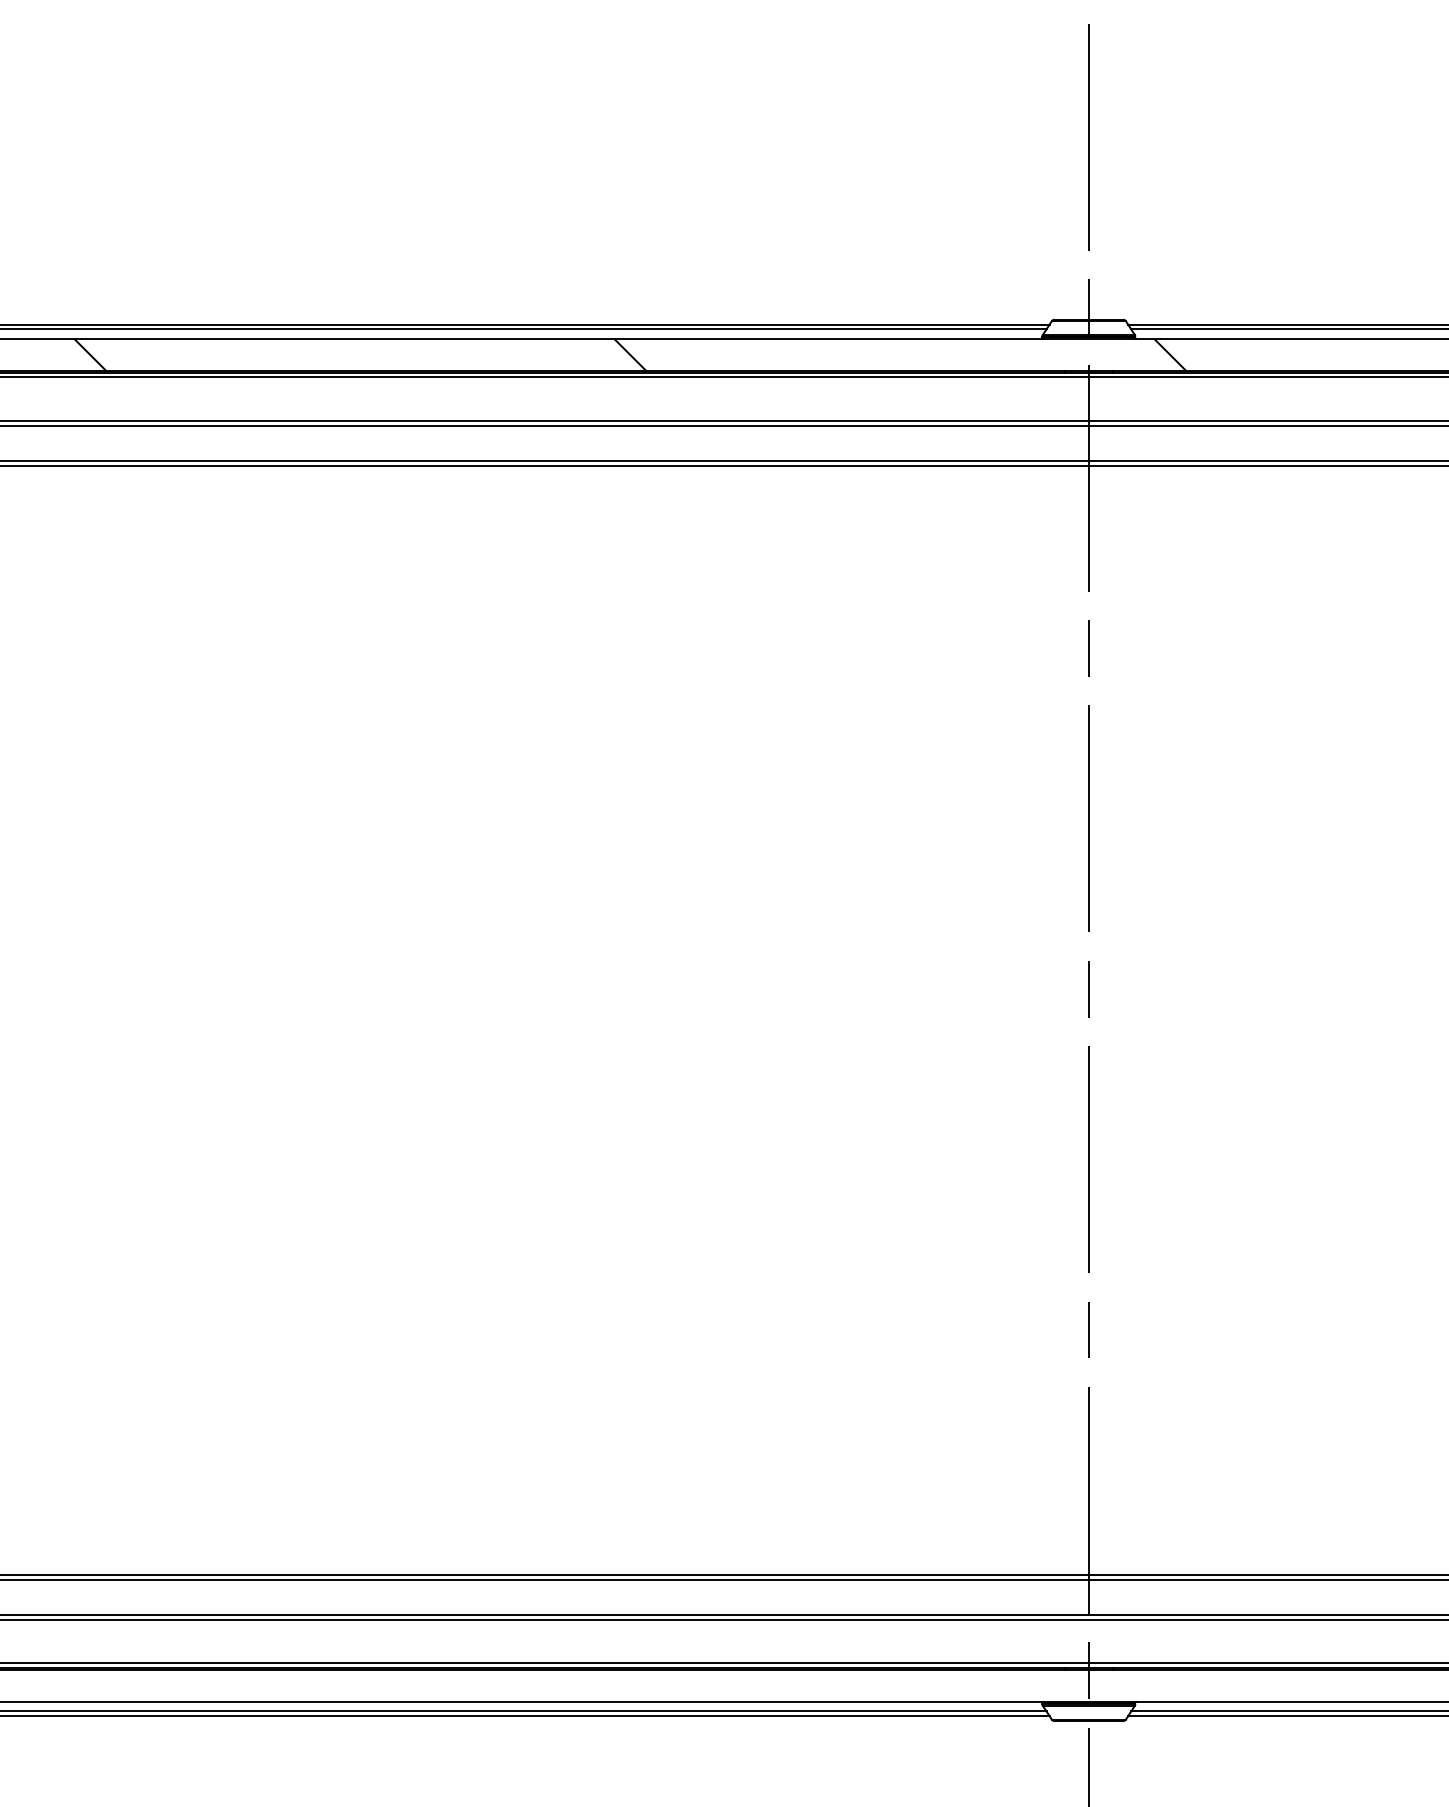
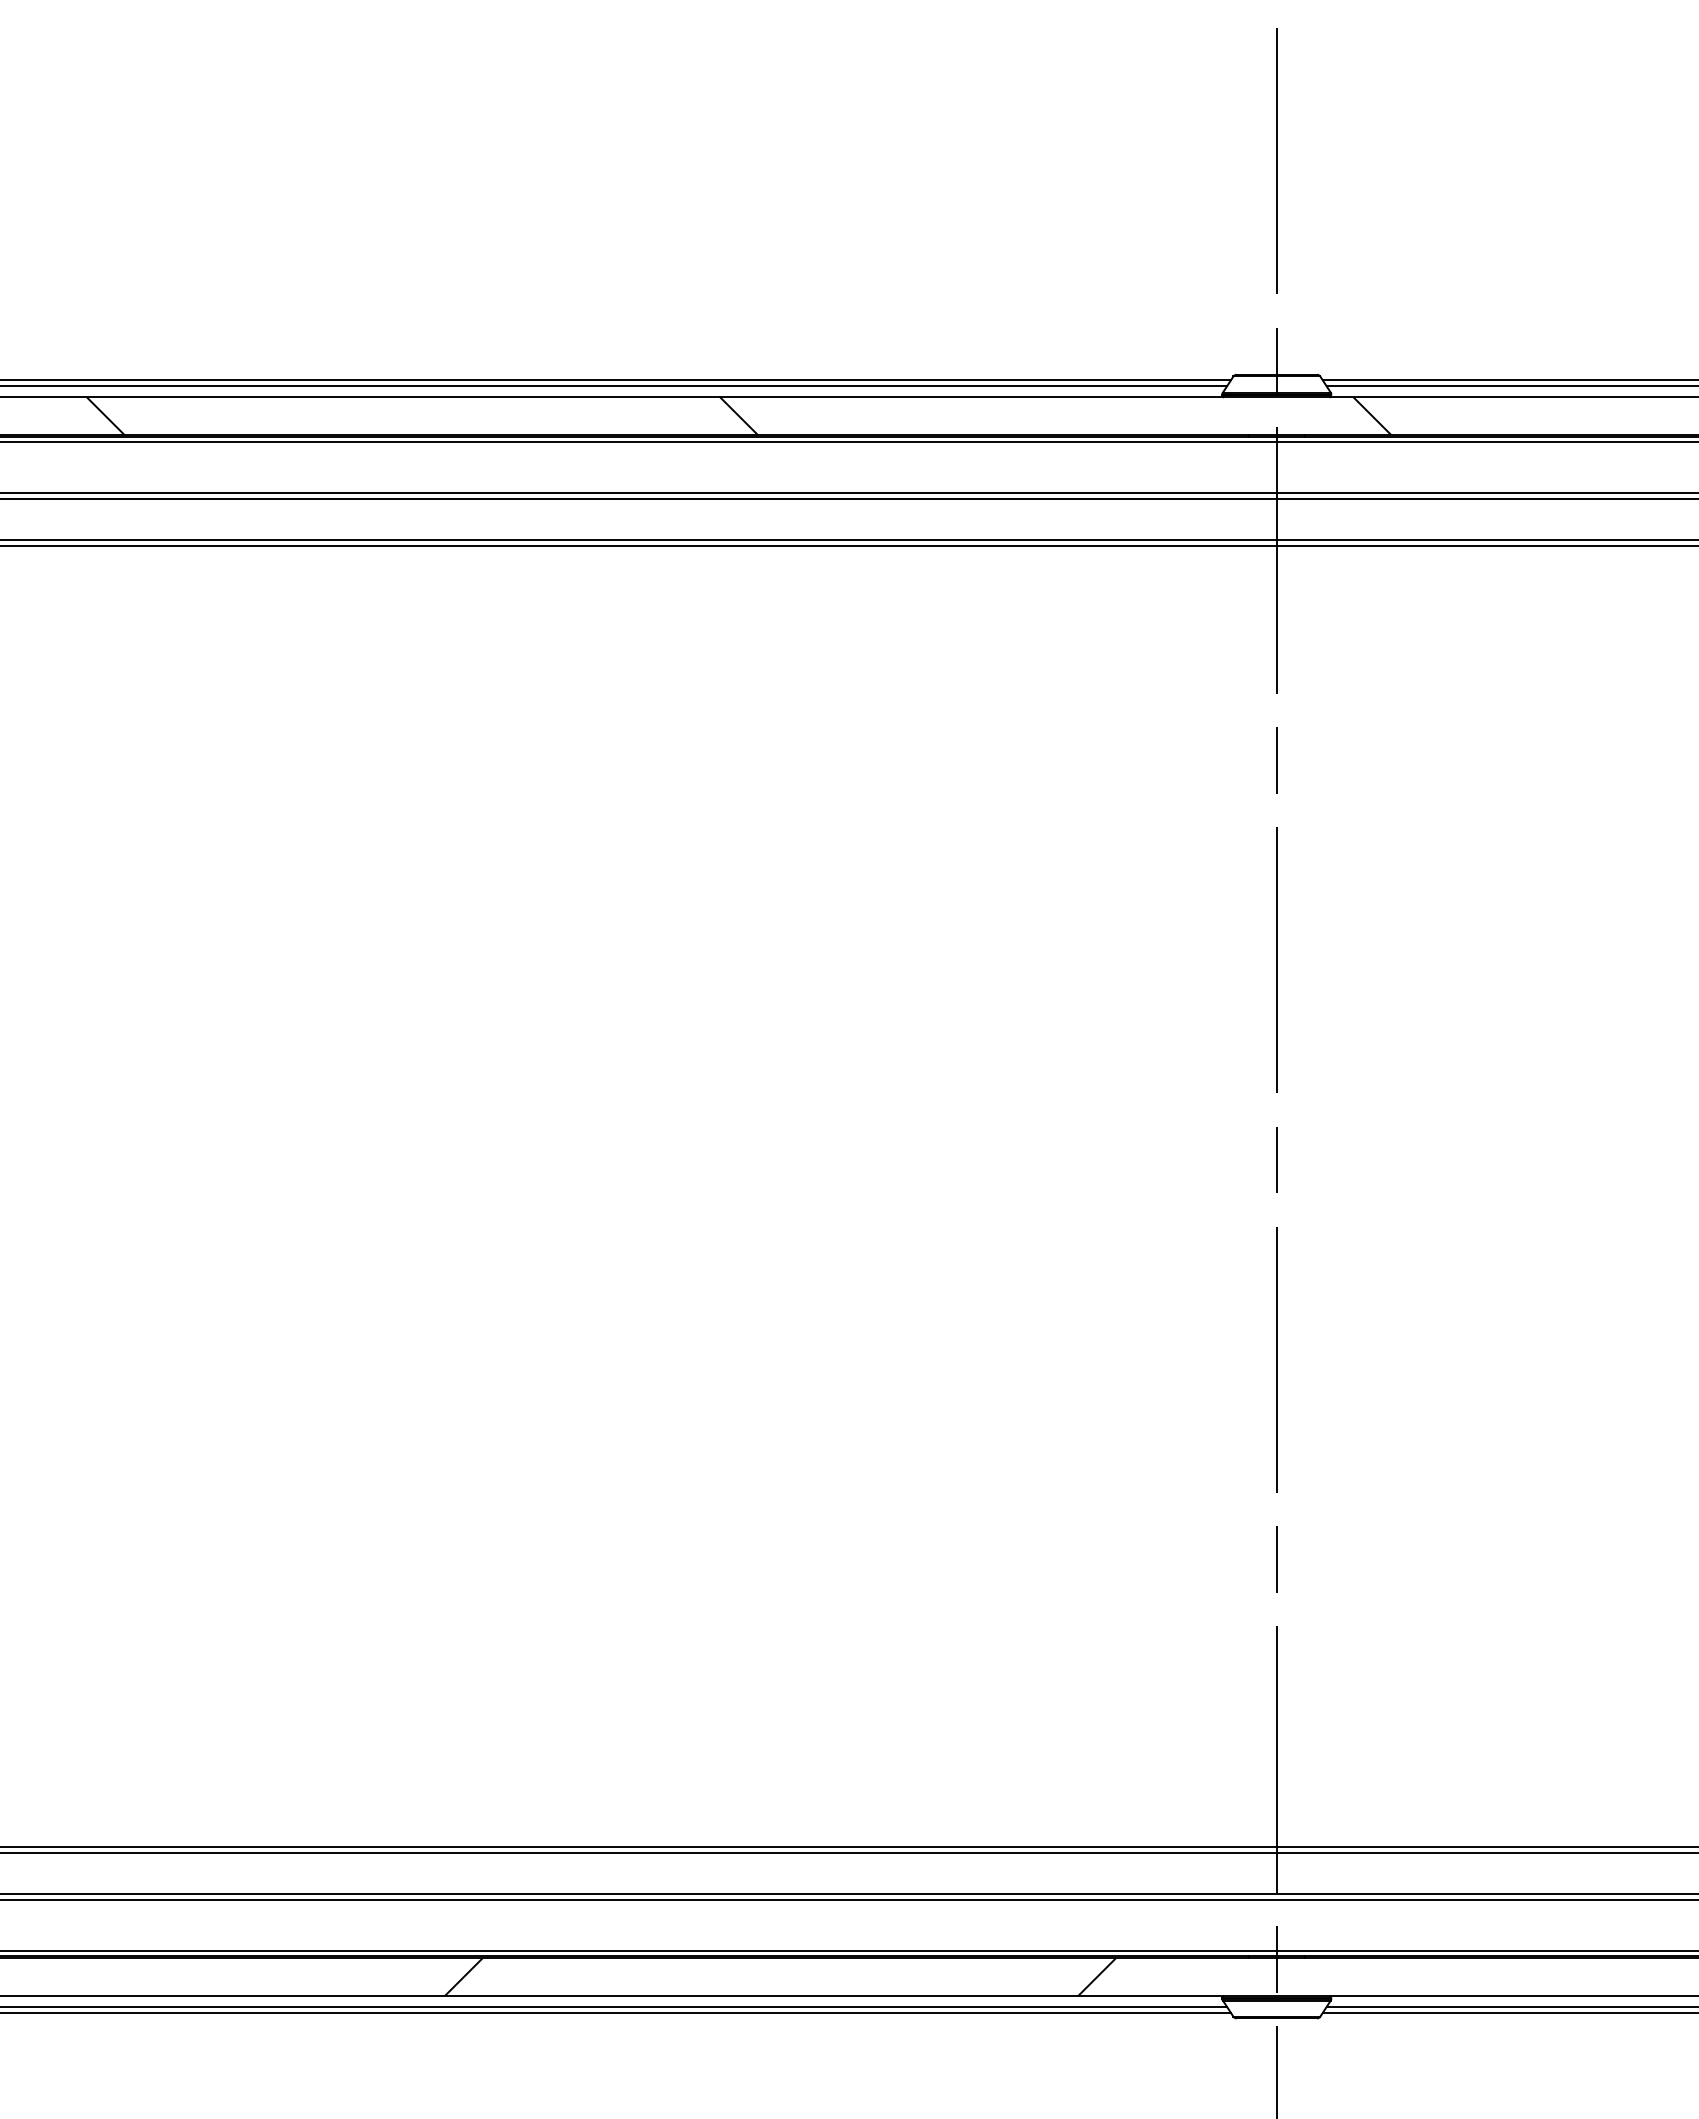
hatch: (665, 1685) -> (780, 1976), added

